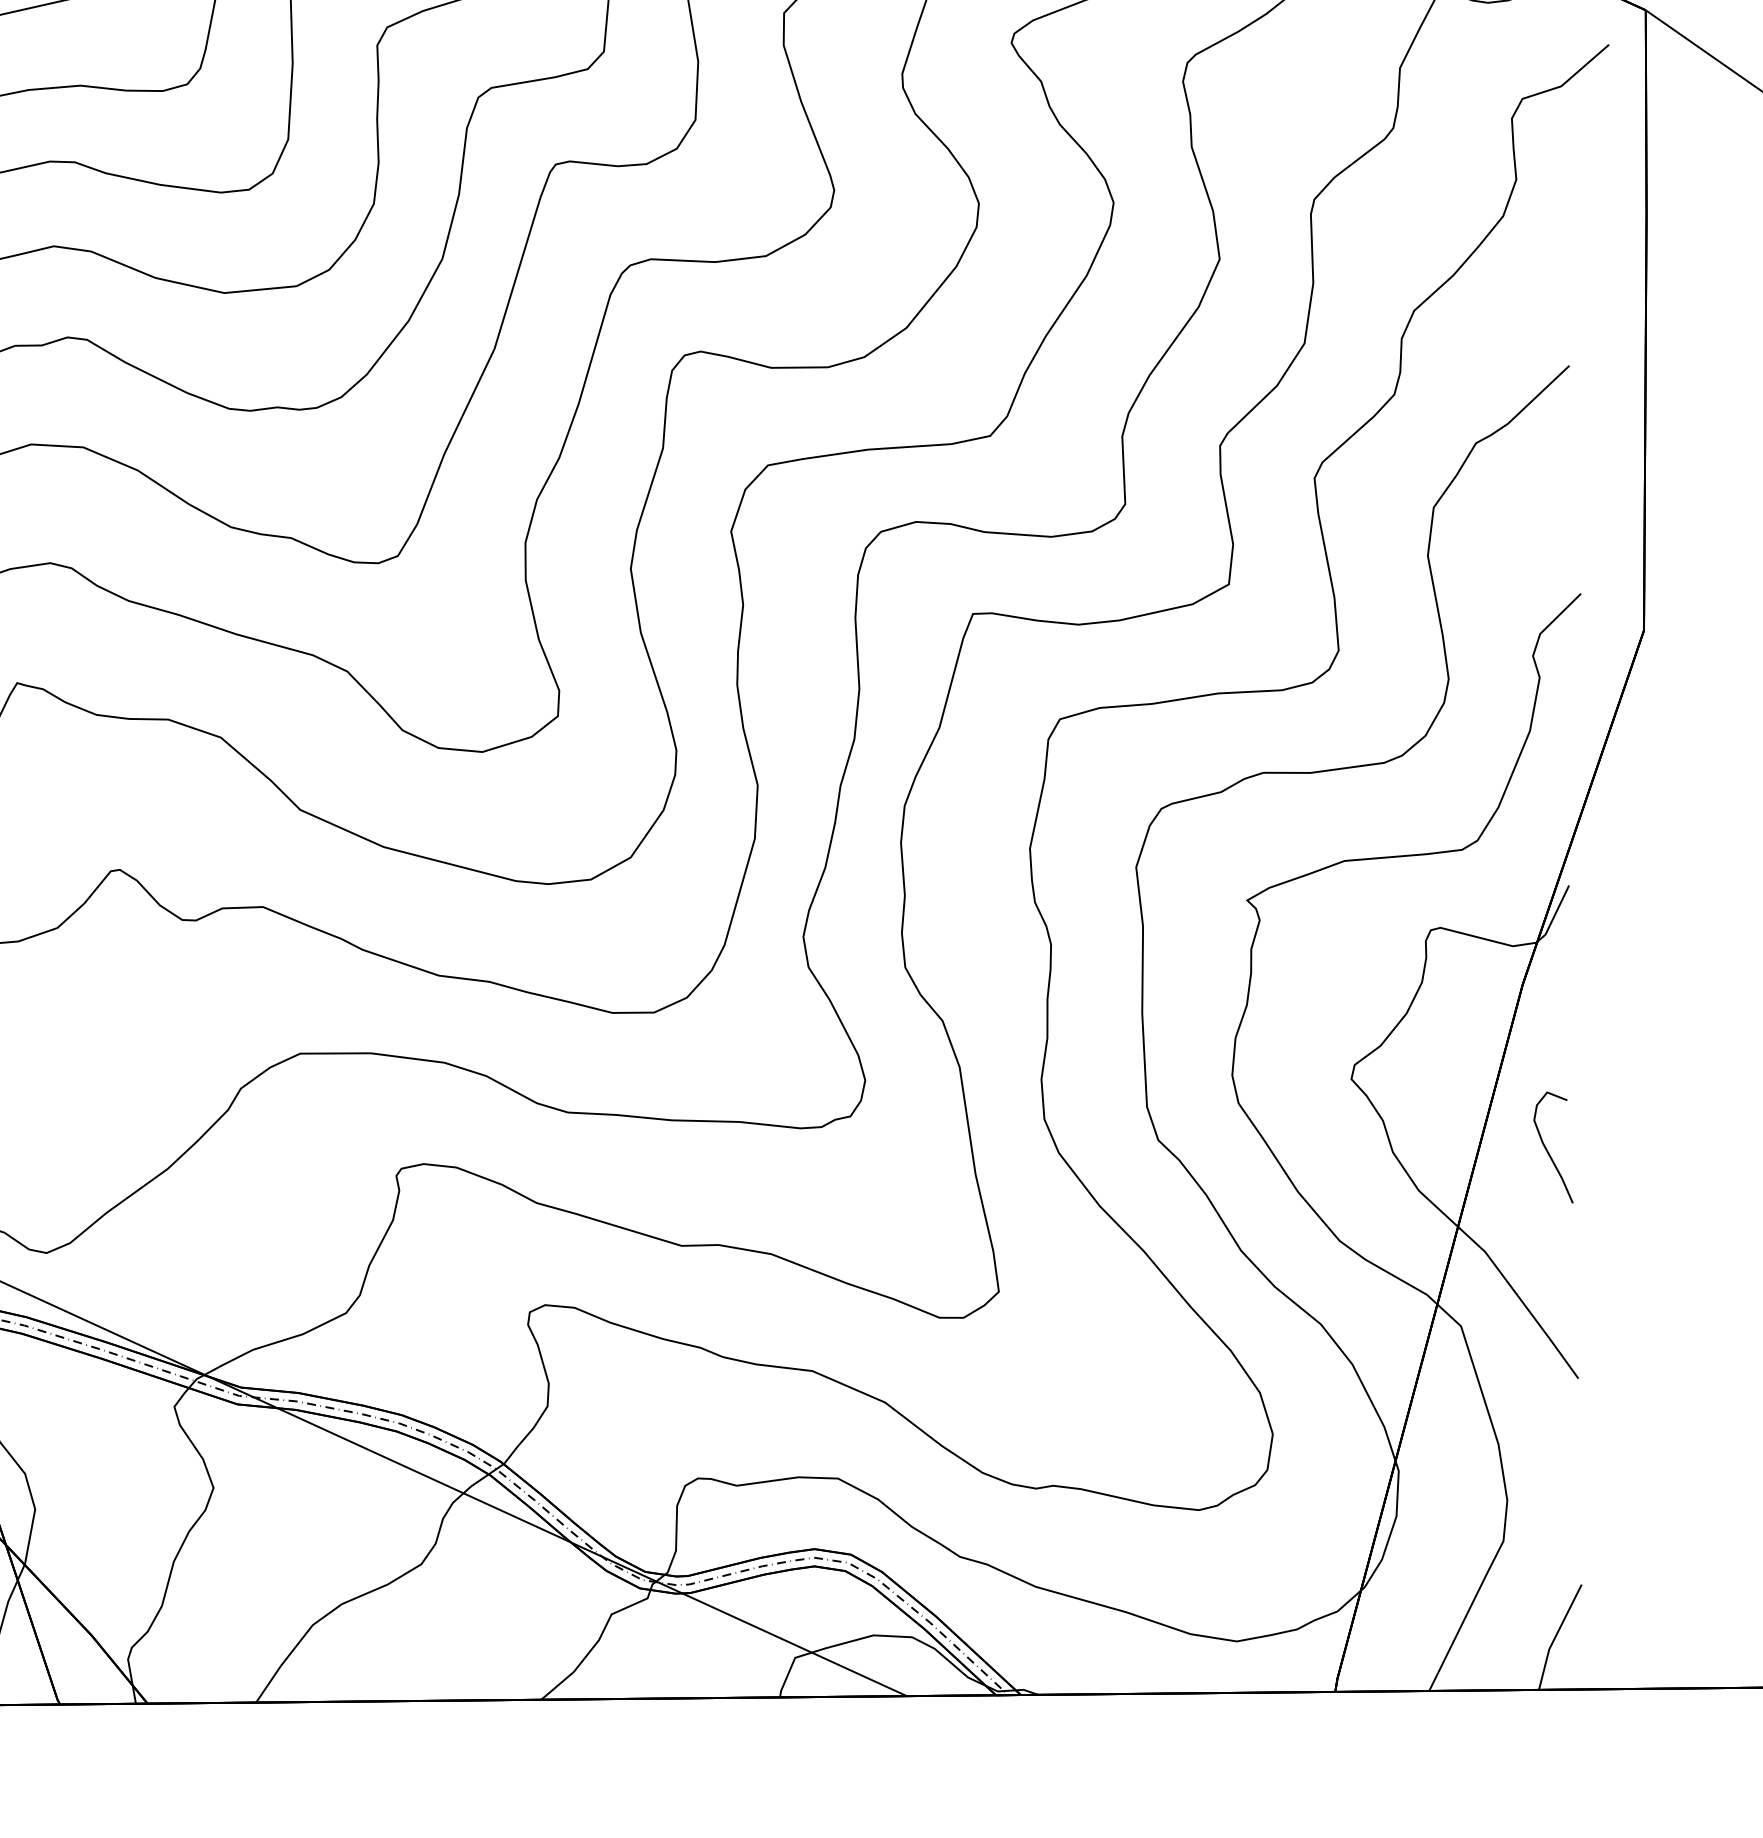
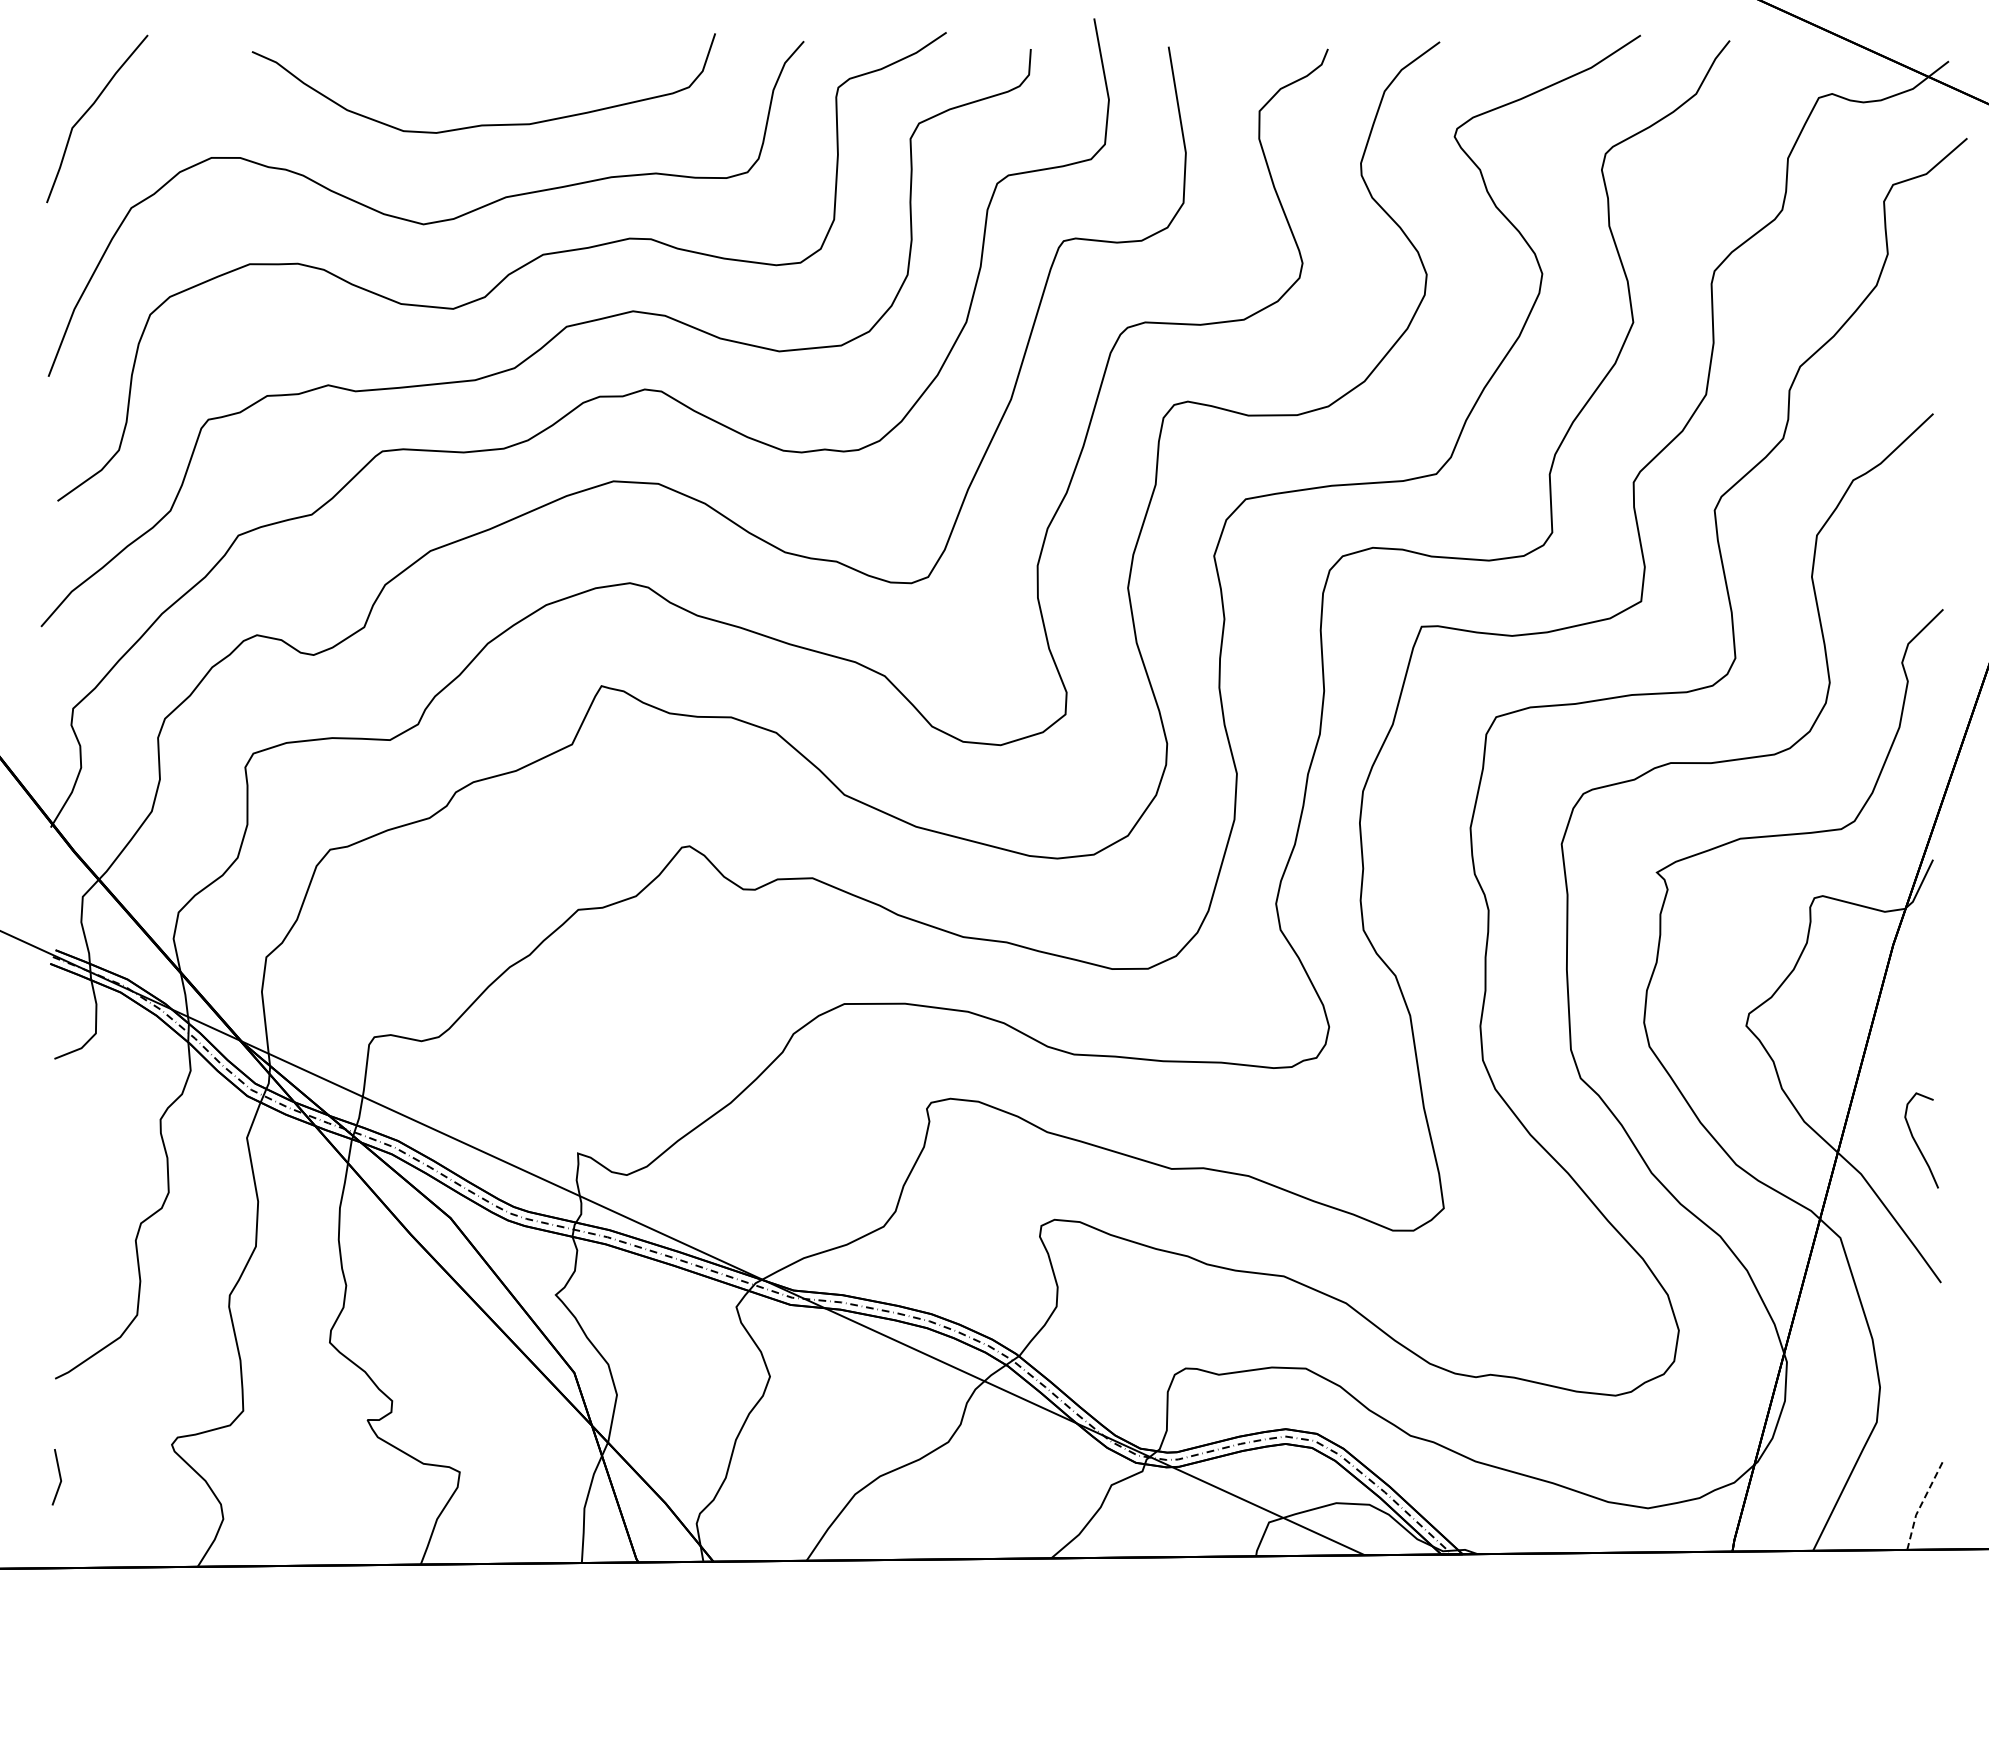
curve: (1548, 1150) -> (1917, 1143), moved
line: (1555, 1635) -> (1921, 1503), solid -> dashed

